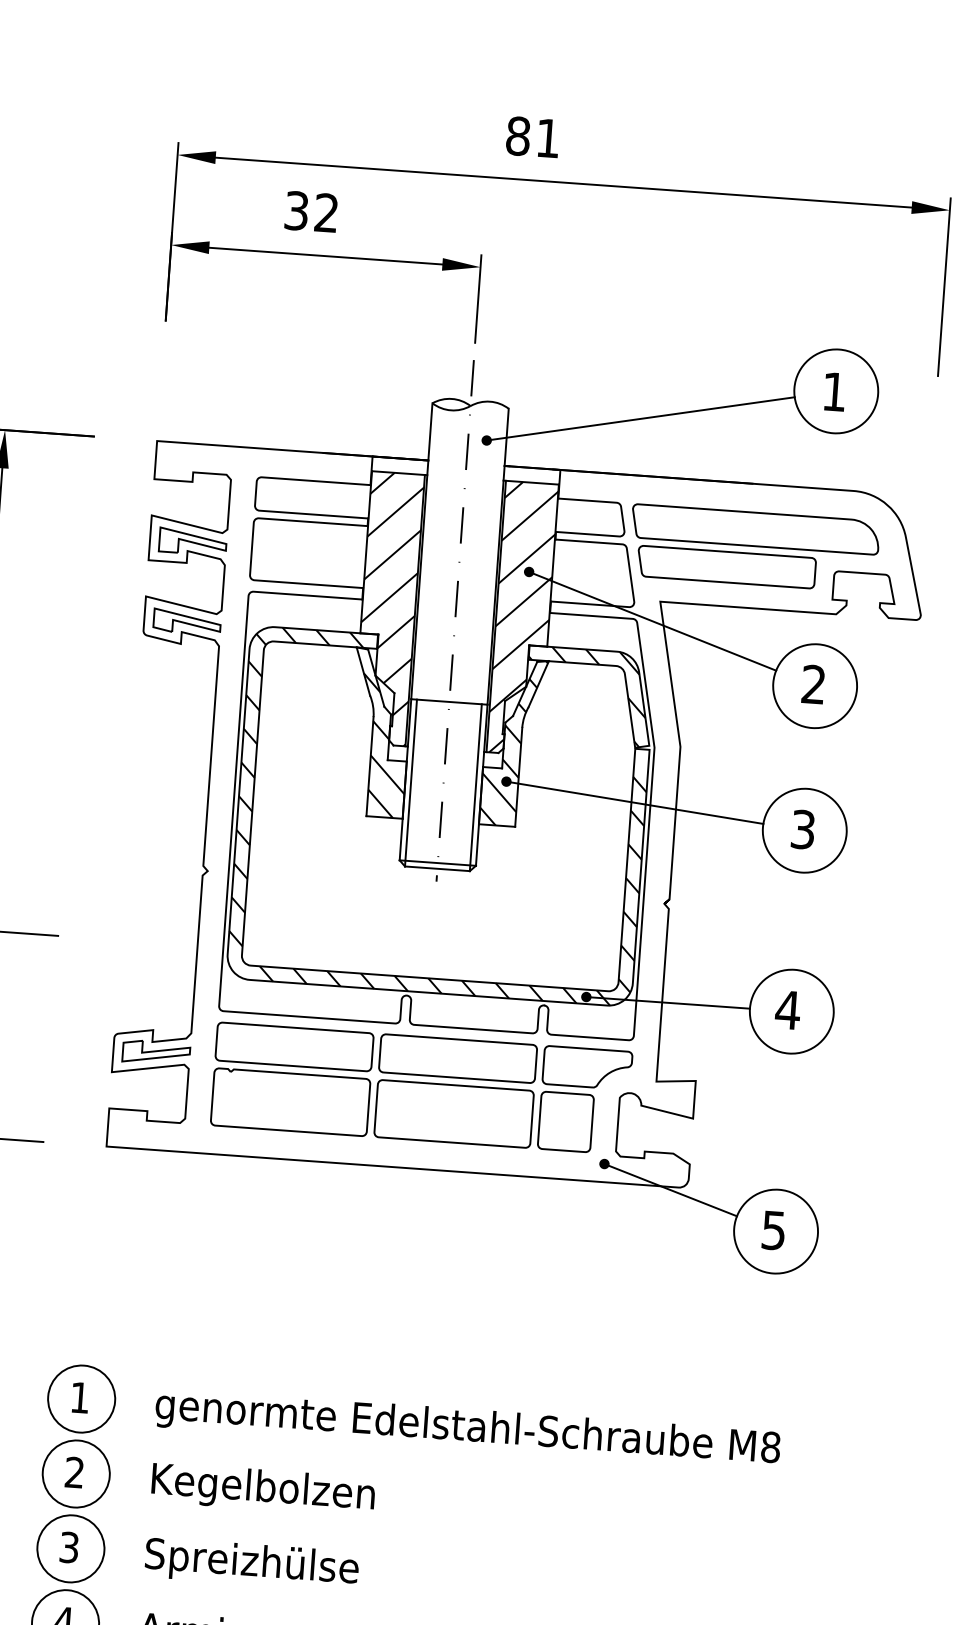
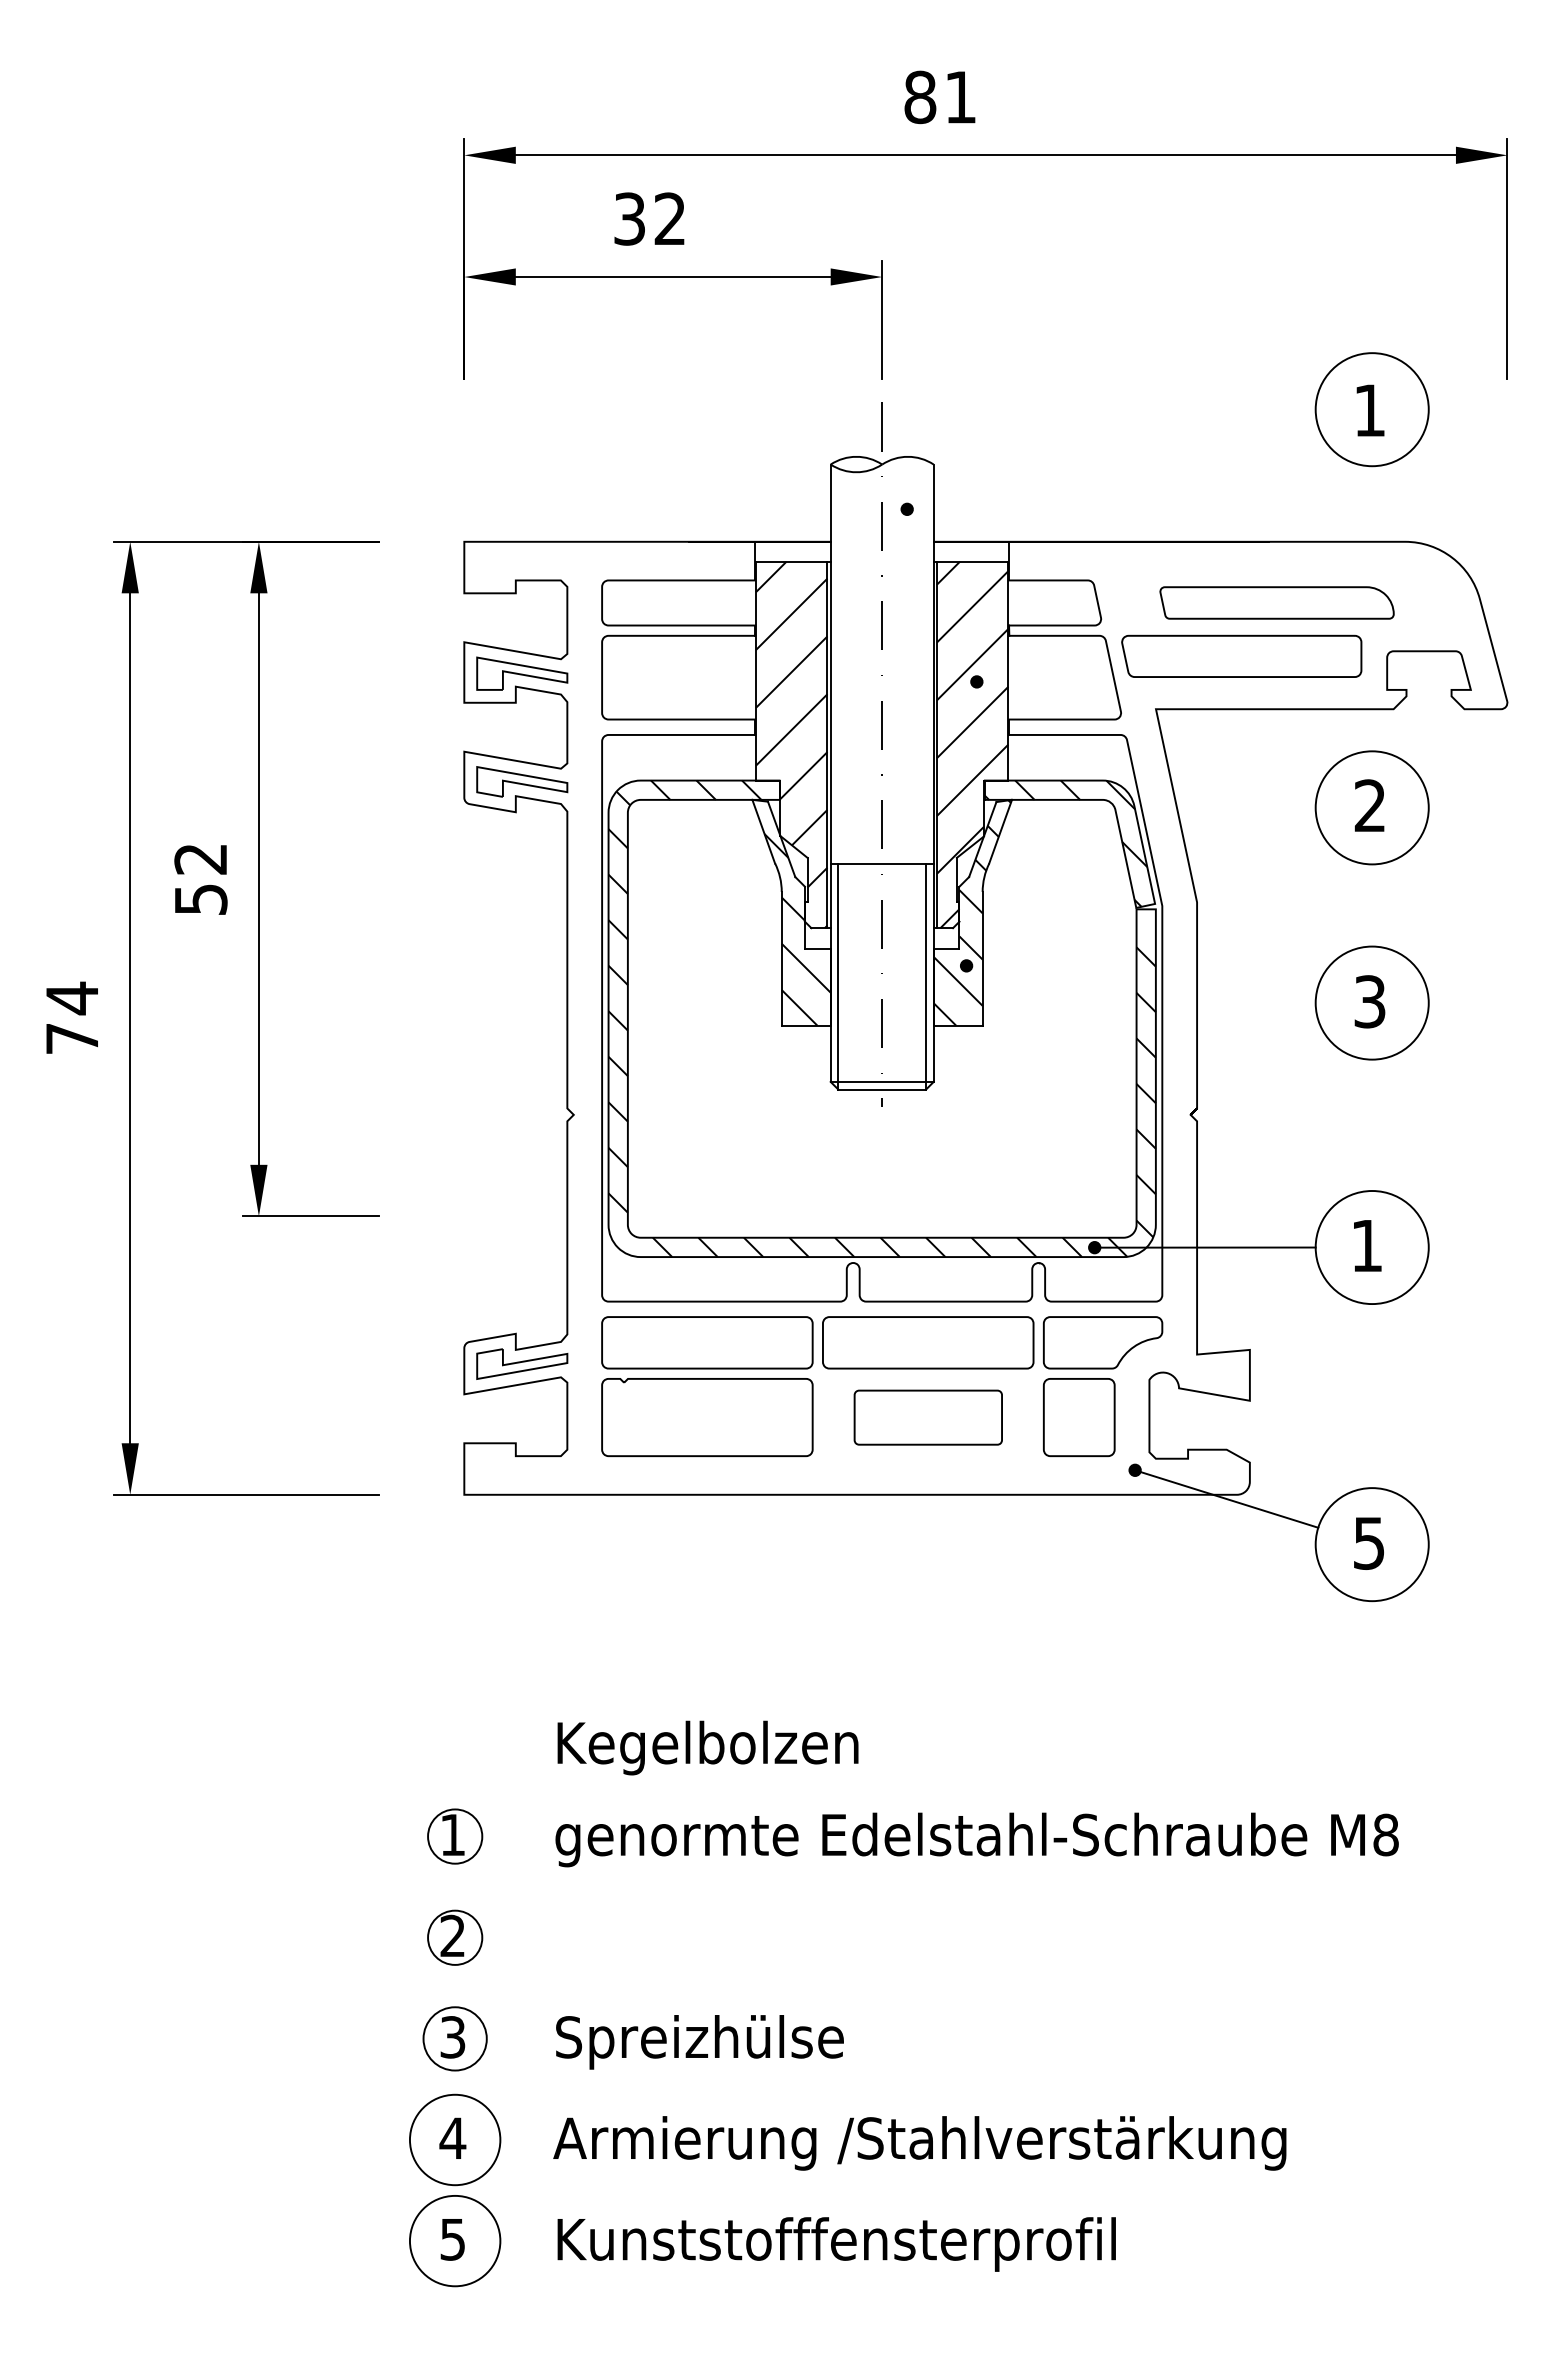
line: (640, 418) -> (1111, 465), removed
part: (755, 529) -> (1276, 602), size x0.7
line: (652, 620) -> (1147, 735), removed
line: (634, 802) -> (1140, 981), removed
text: (787, 1009) -> (1366, 1245), 4 -> 1
part: (454, 1113) -> (928, 1417), size x0.7
circle: (81, 1398) -> (454, 1836), size x0.6
circle: (75, 1473) -> (454, 1937), size x0.6
text: (262, 1489) -> (707, 1747), moved
circle: (70, 1548) -> (454, 2038), size x0.7

